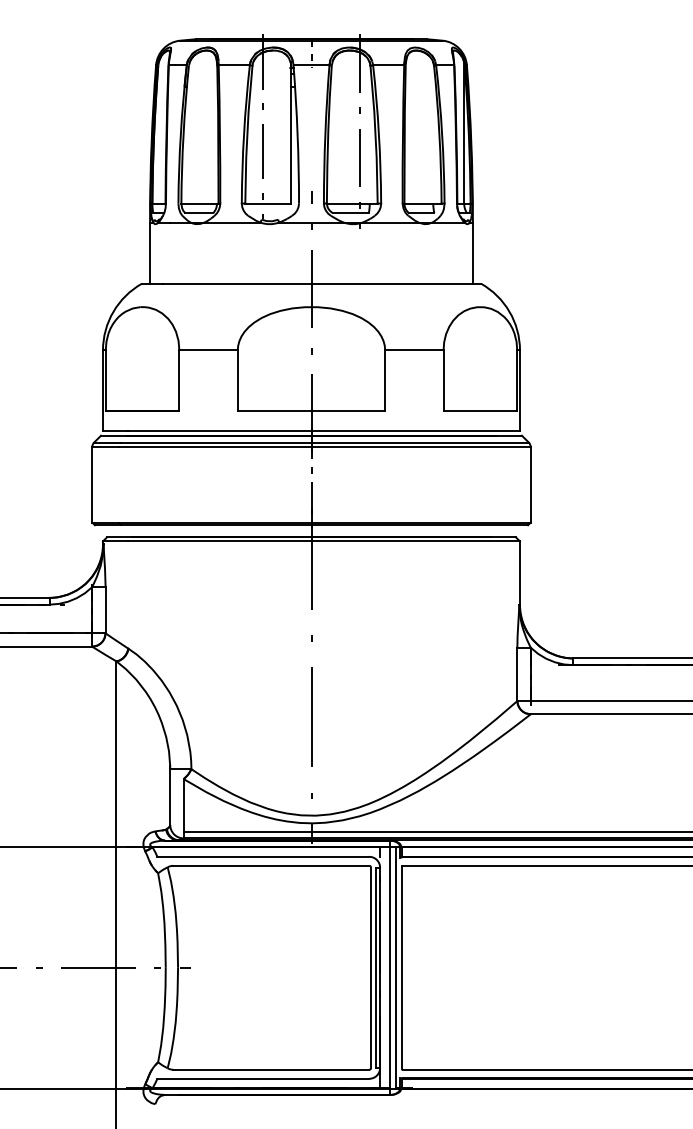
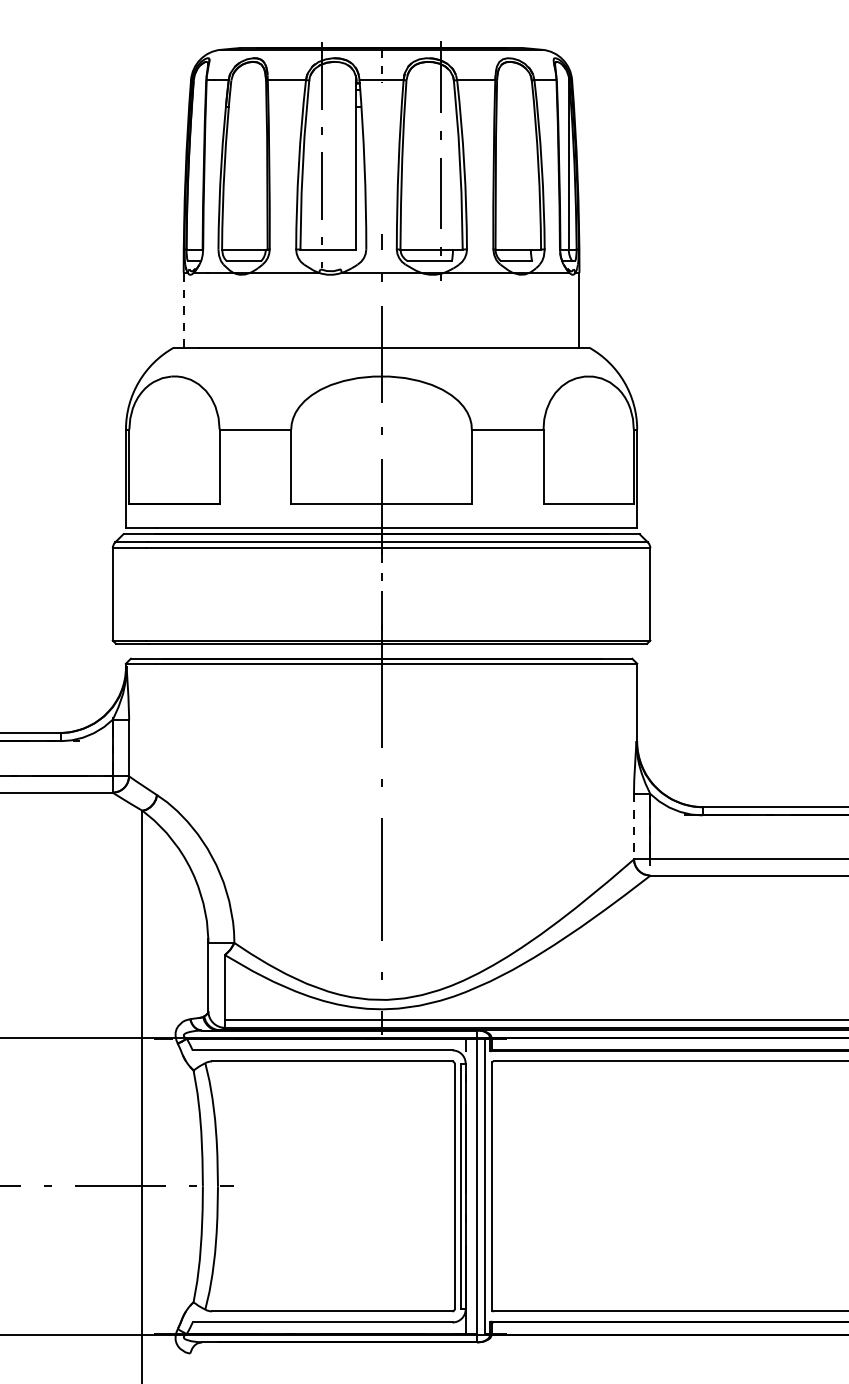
line: (149, 252) -> (183, 309), solid -> dashed
line: (516, 674) -> (633, 826), solid -> dashed

